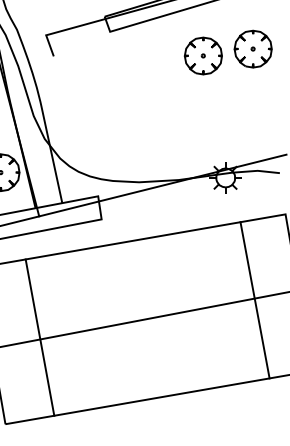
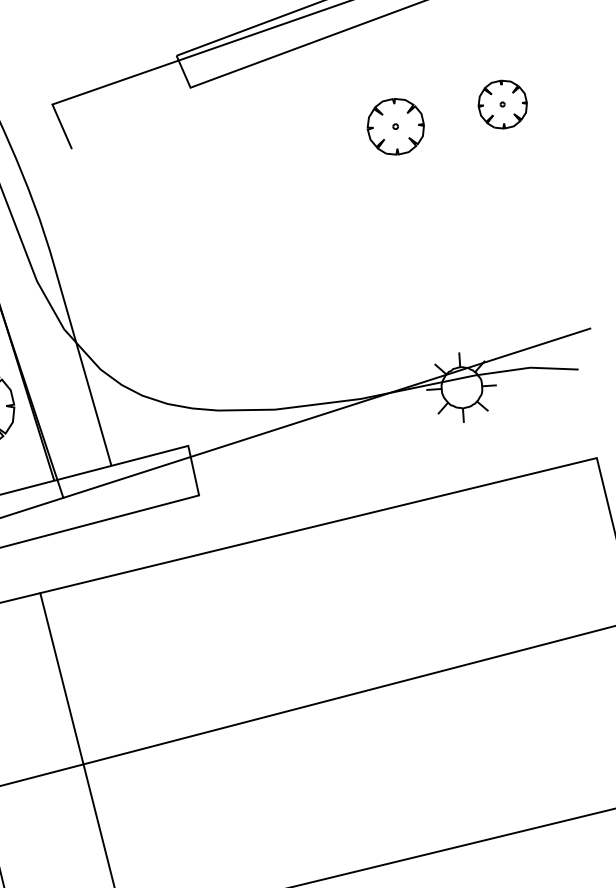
part: (252, 48) -> (501, 103), size x0.6
part: (202, 55) -> (394, 125), size x0.7
line: (254, 300) -> (541, 649), removed

